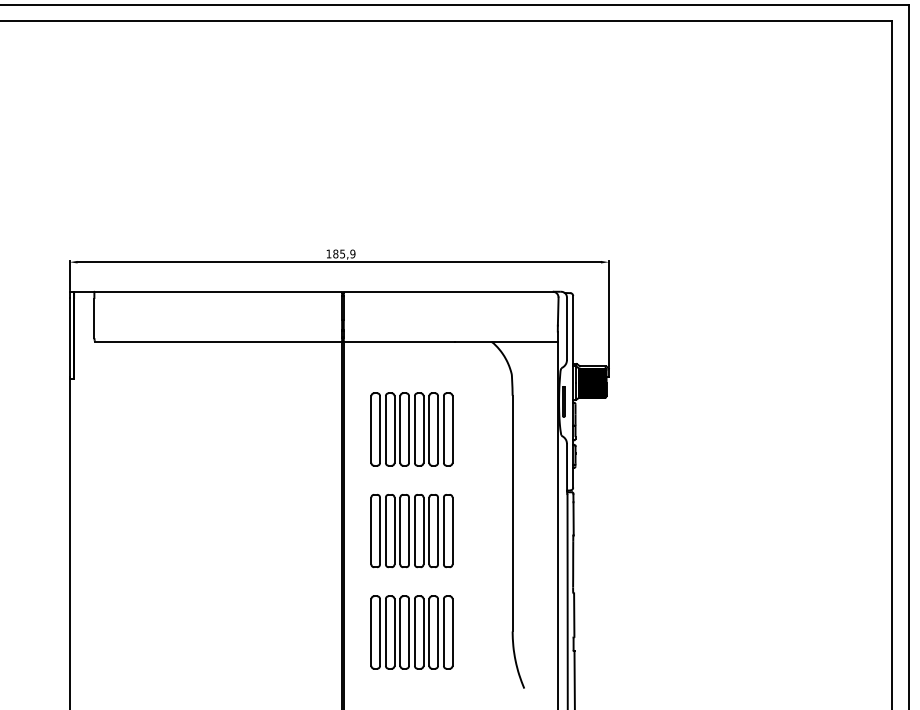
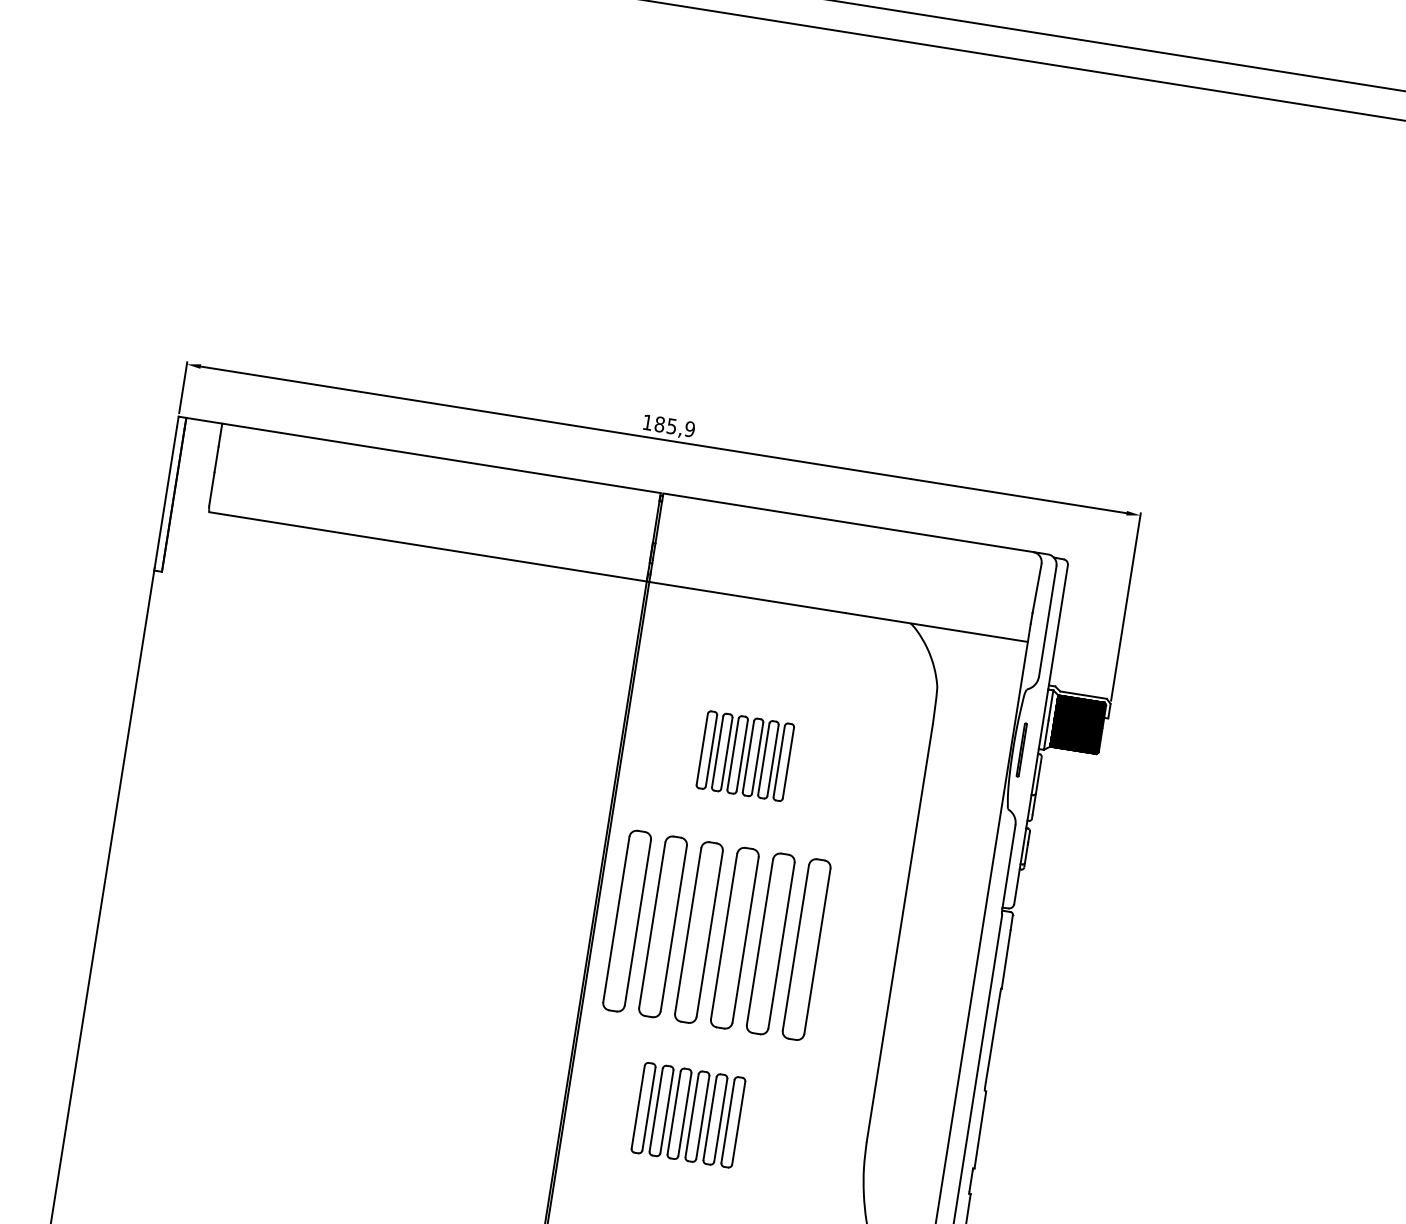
part: (411, 429) -> (744, 756), size x0.6
part: (411, 531) -> (715, 936), size x1.4
part: (411, 632) -> (687, 1115), size x0.7

